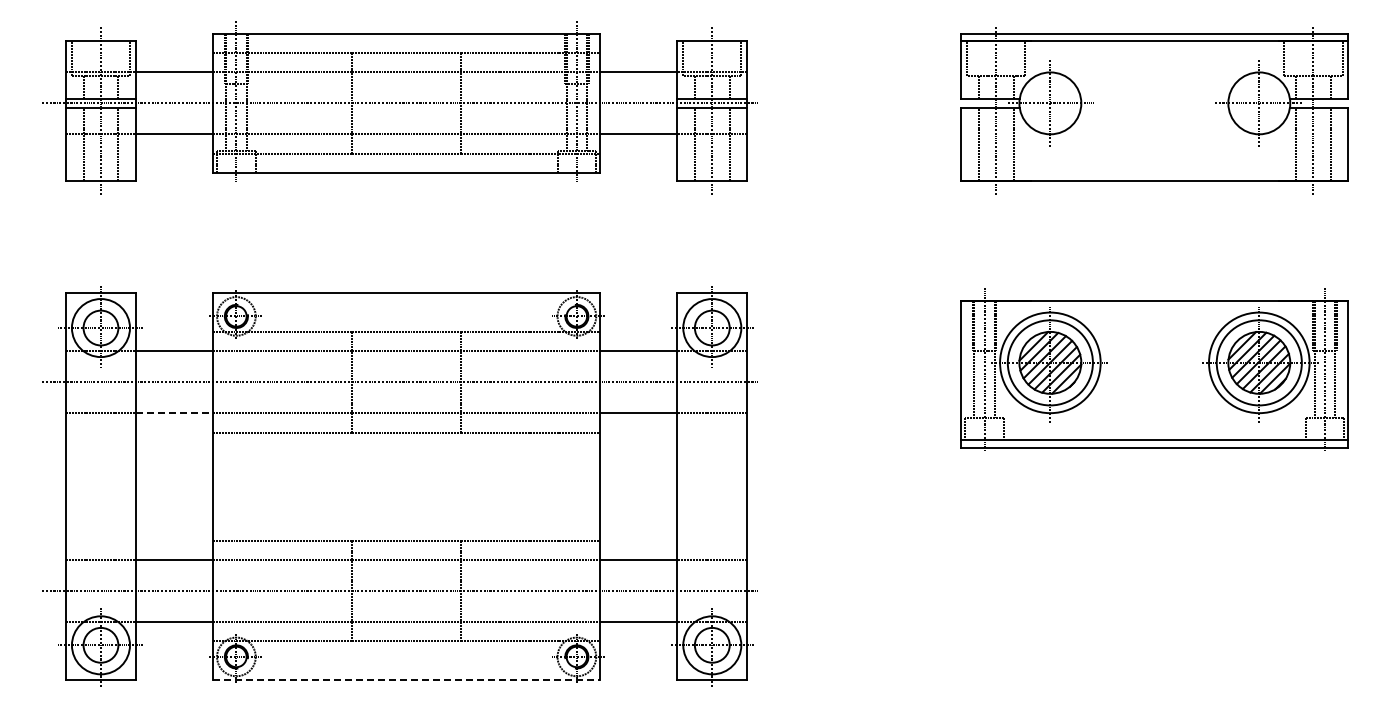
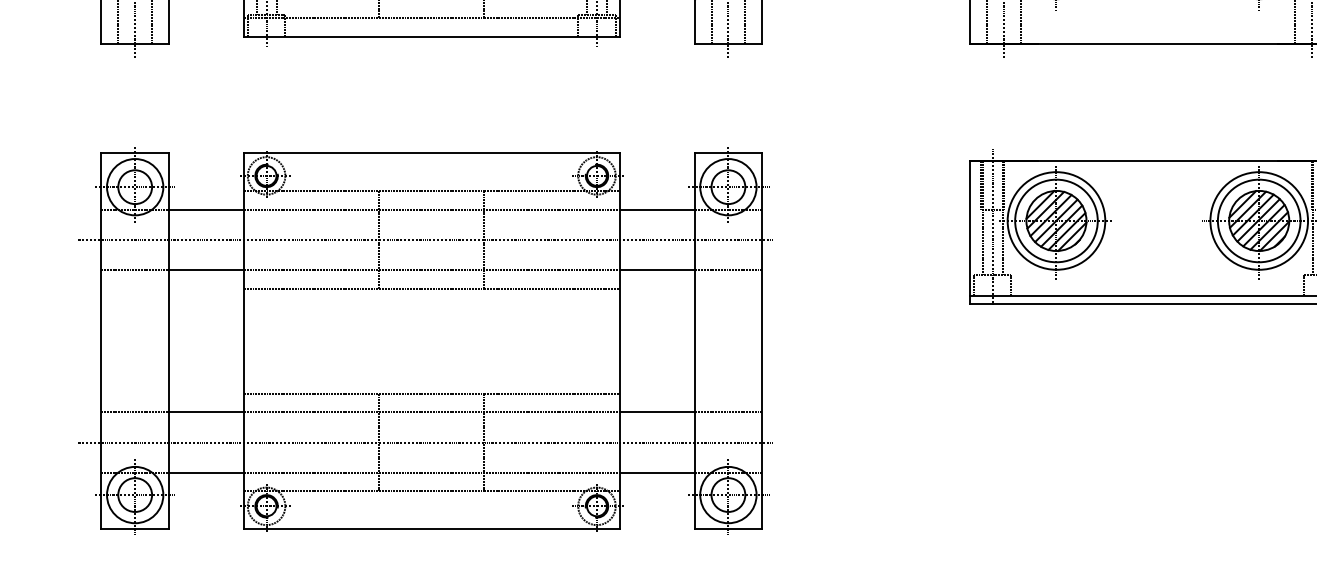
line: (174, 413) -> (206, 270), dashed -> solid
line: (407, 680) -> (432, 529), dashed -> solid

